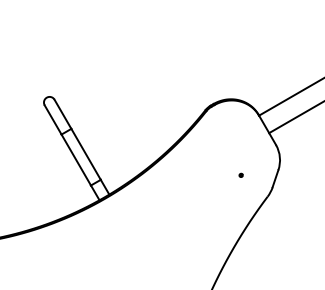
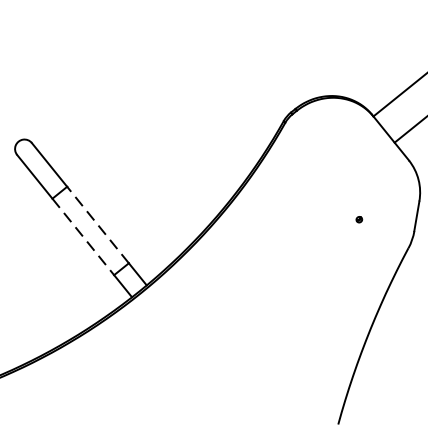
line: (85, 153) -> (96, 223), solid -> dashed
line: (76, 160) -> (83, 237), solid -> dashed

